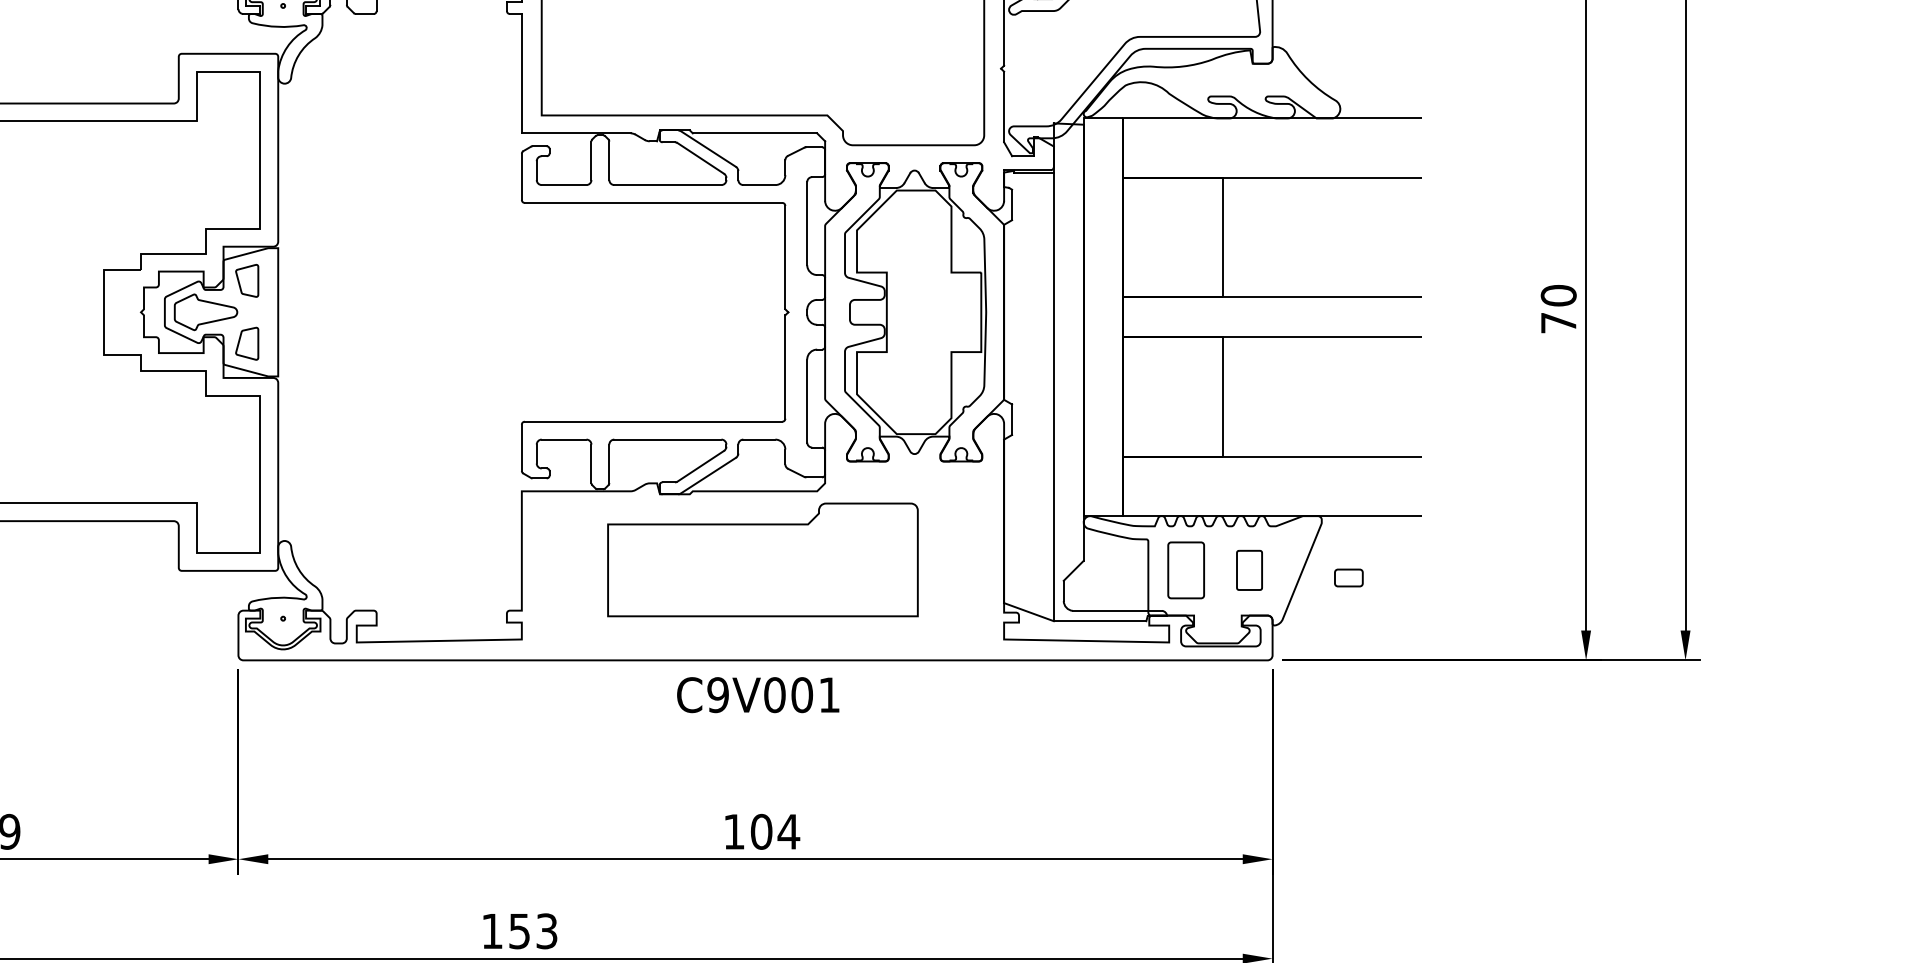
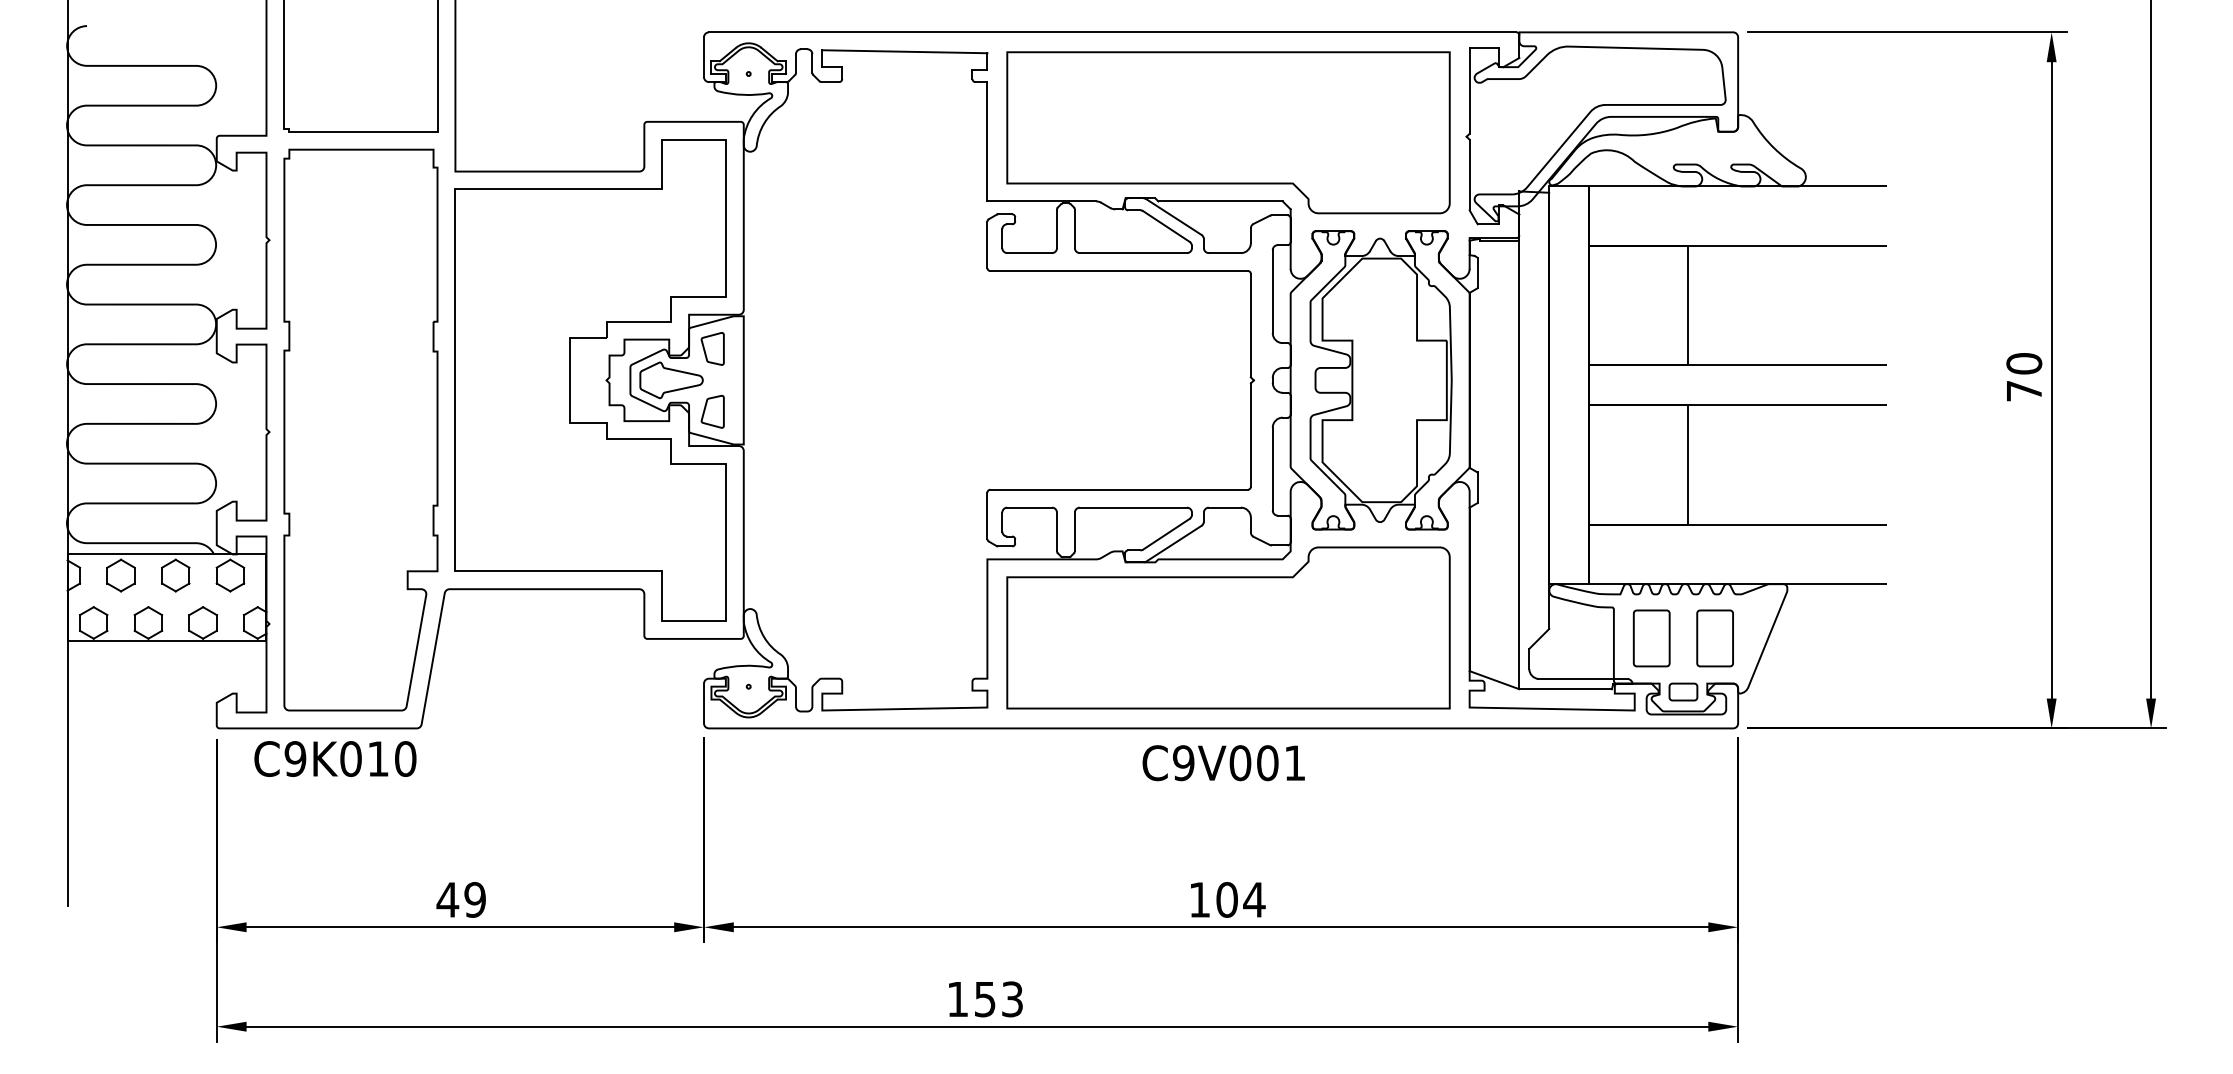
part: (762, 559) -> (1228, 627), size x1.43
part: (1248, 570) -> (1714, 638), size x1.43
part: (1348, 577) -> (1683, 691), moved

